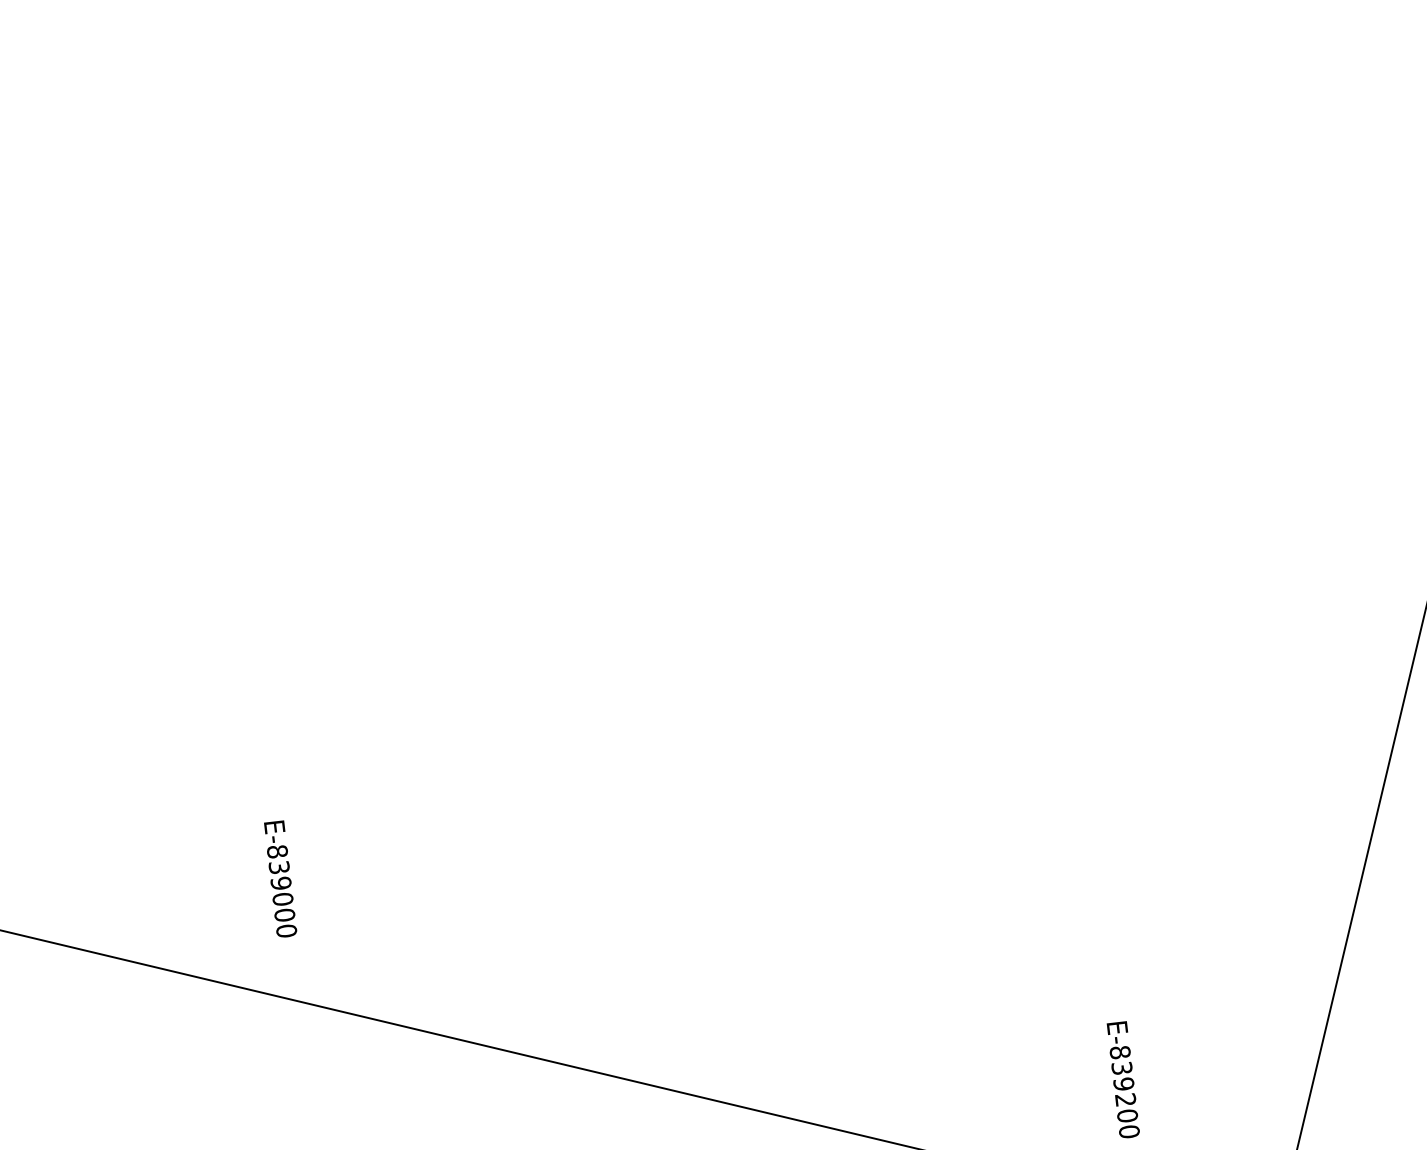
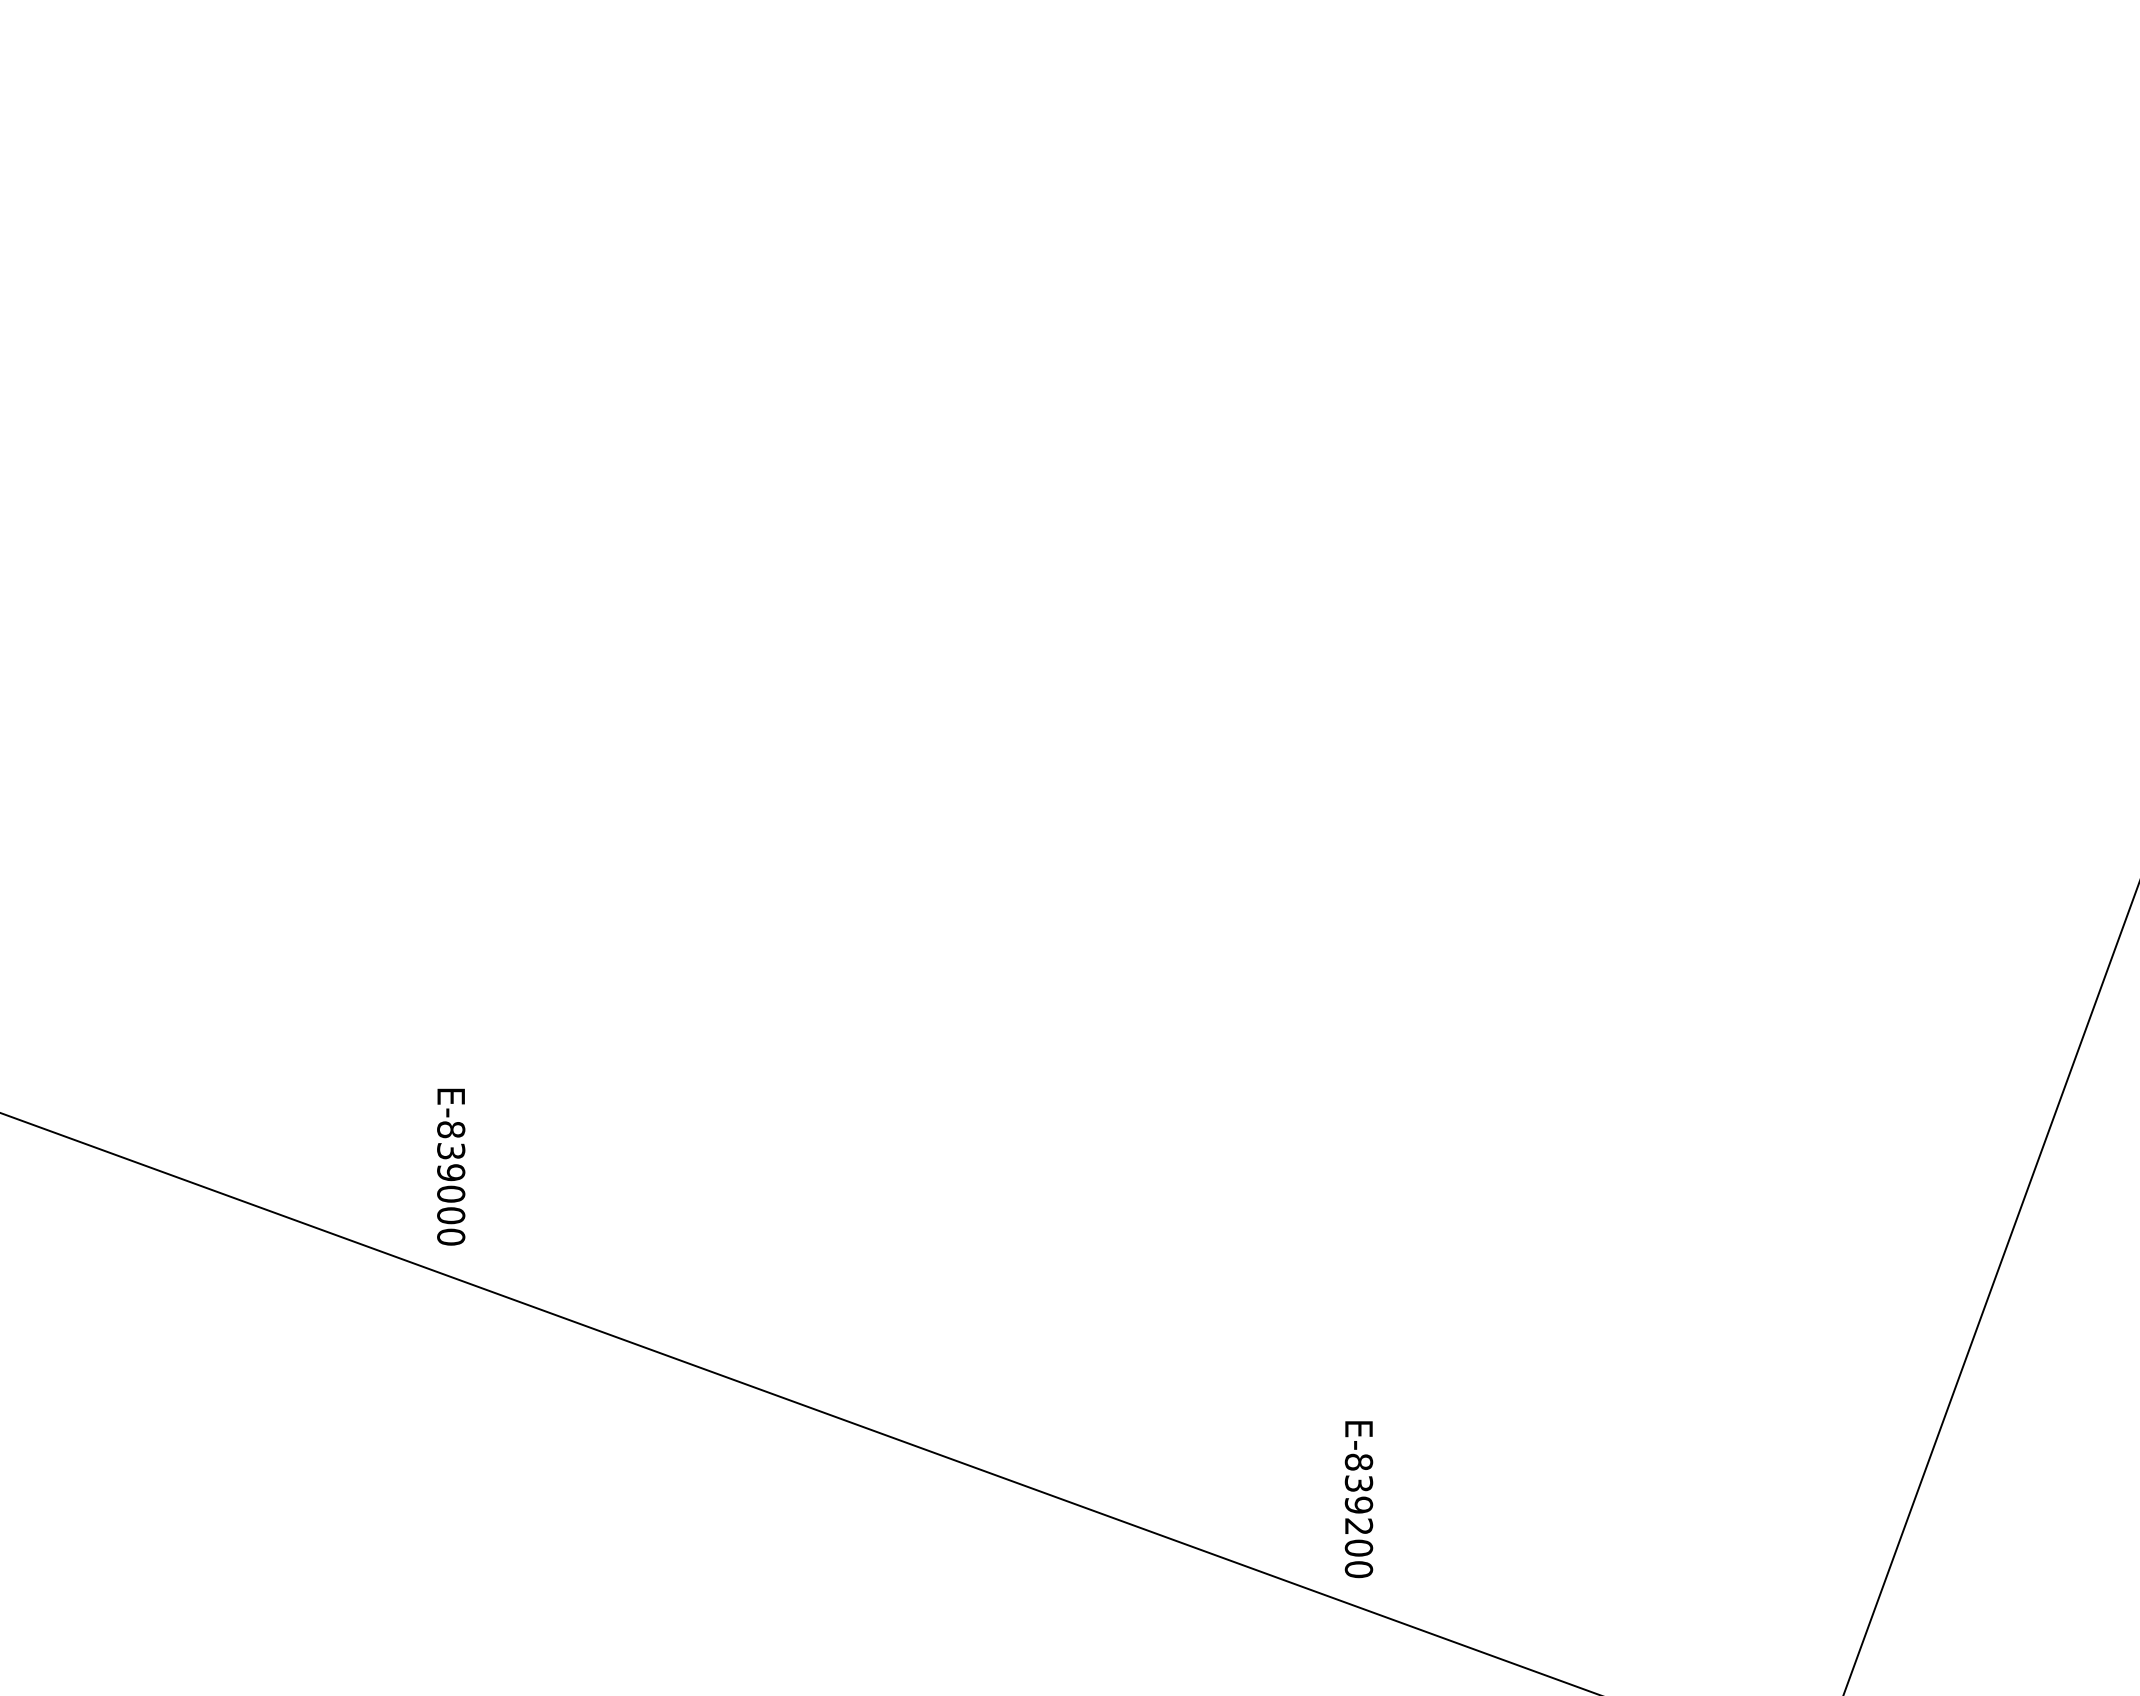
text: (280, 878) -> (451, 1166), moved
text: (1123, 1080) -> (1358, 1499), moved

